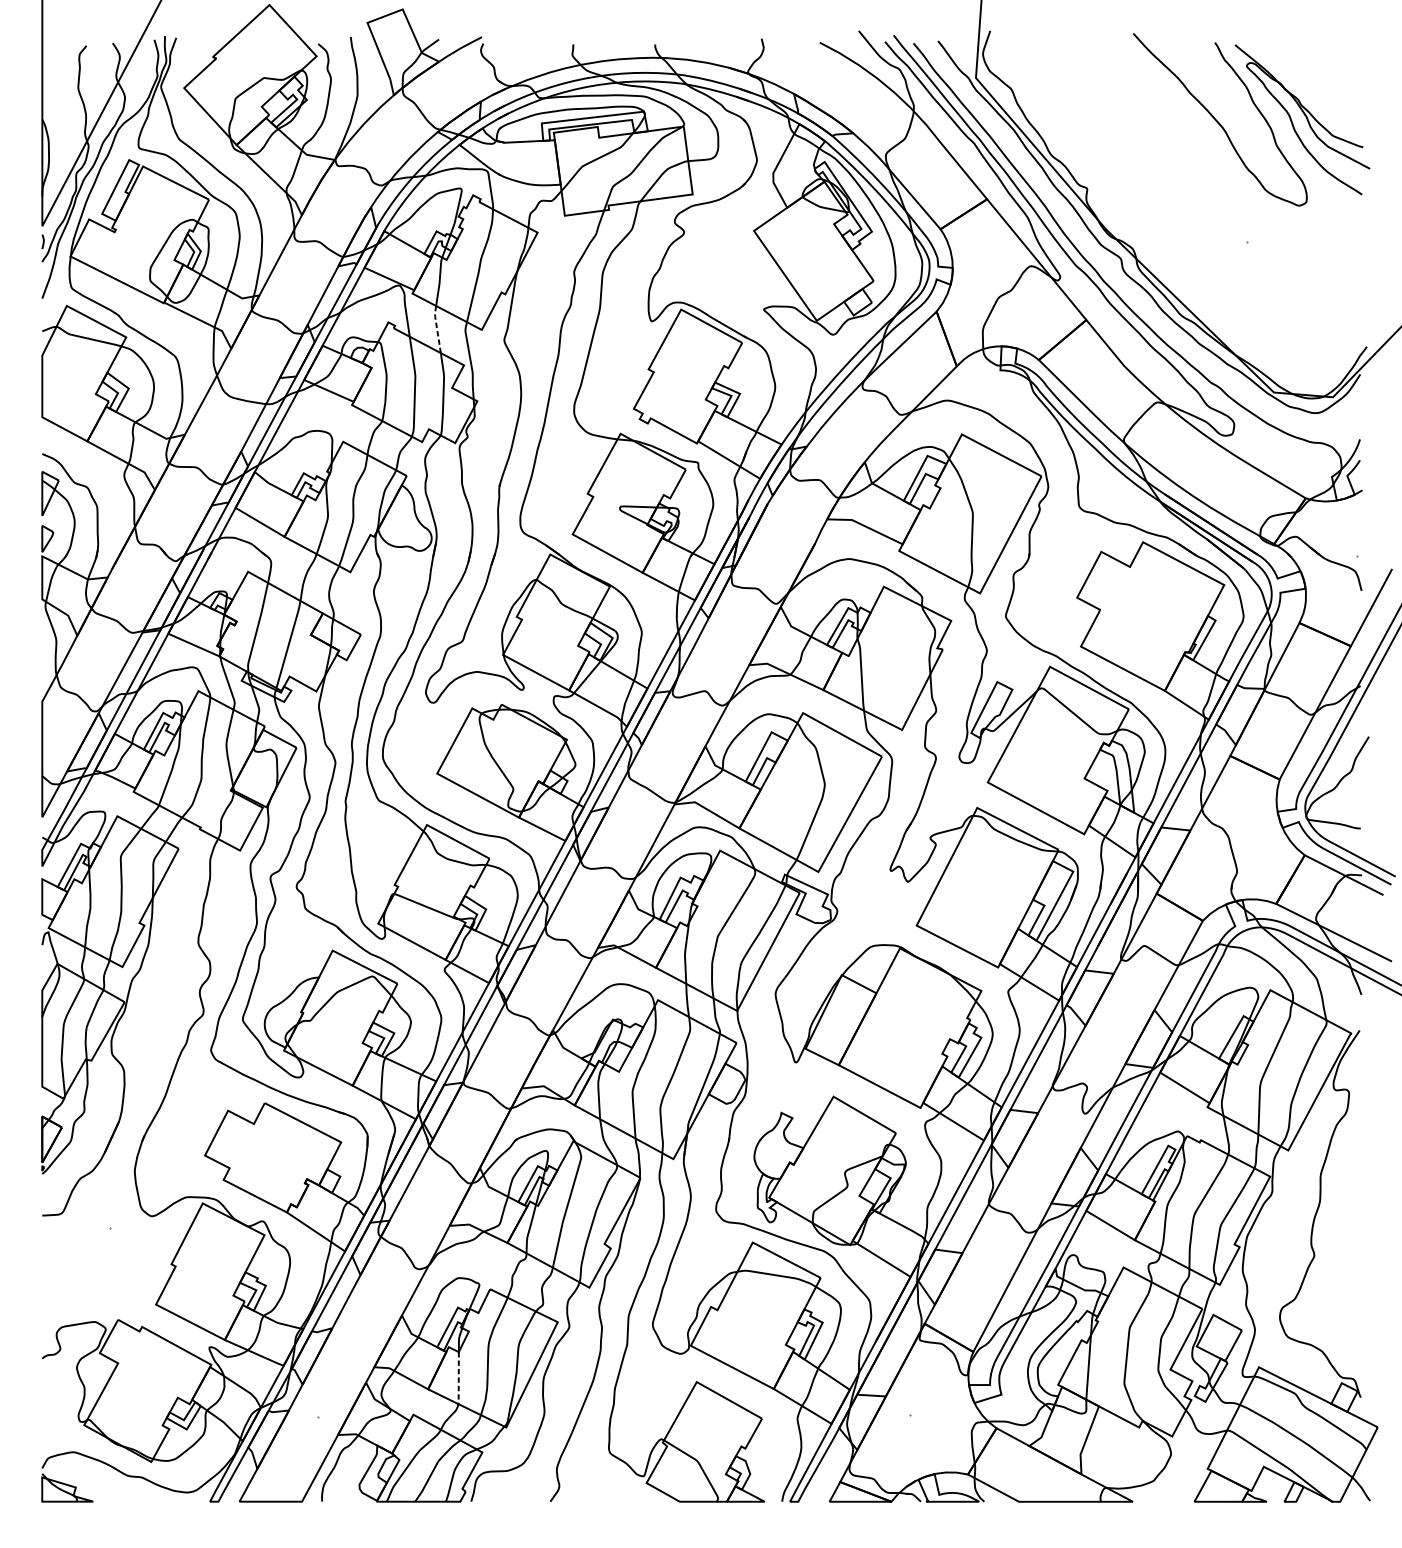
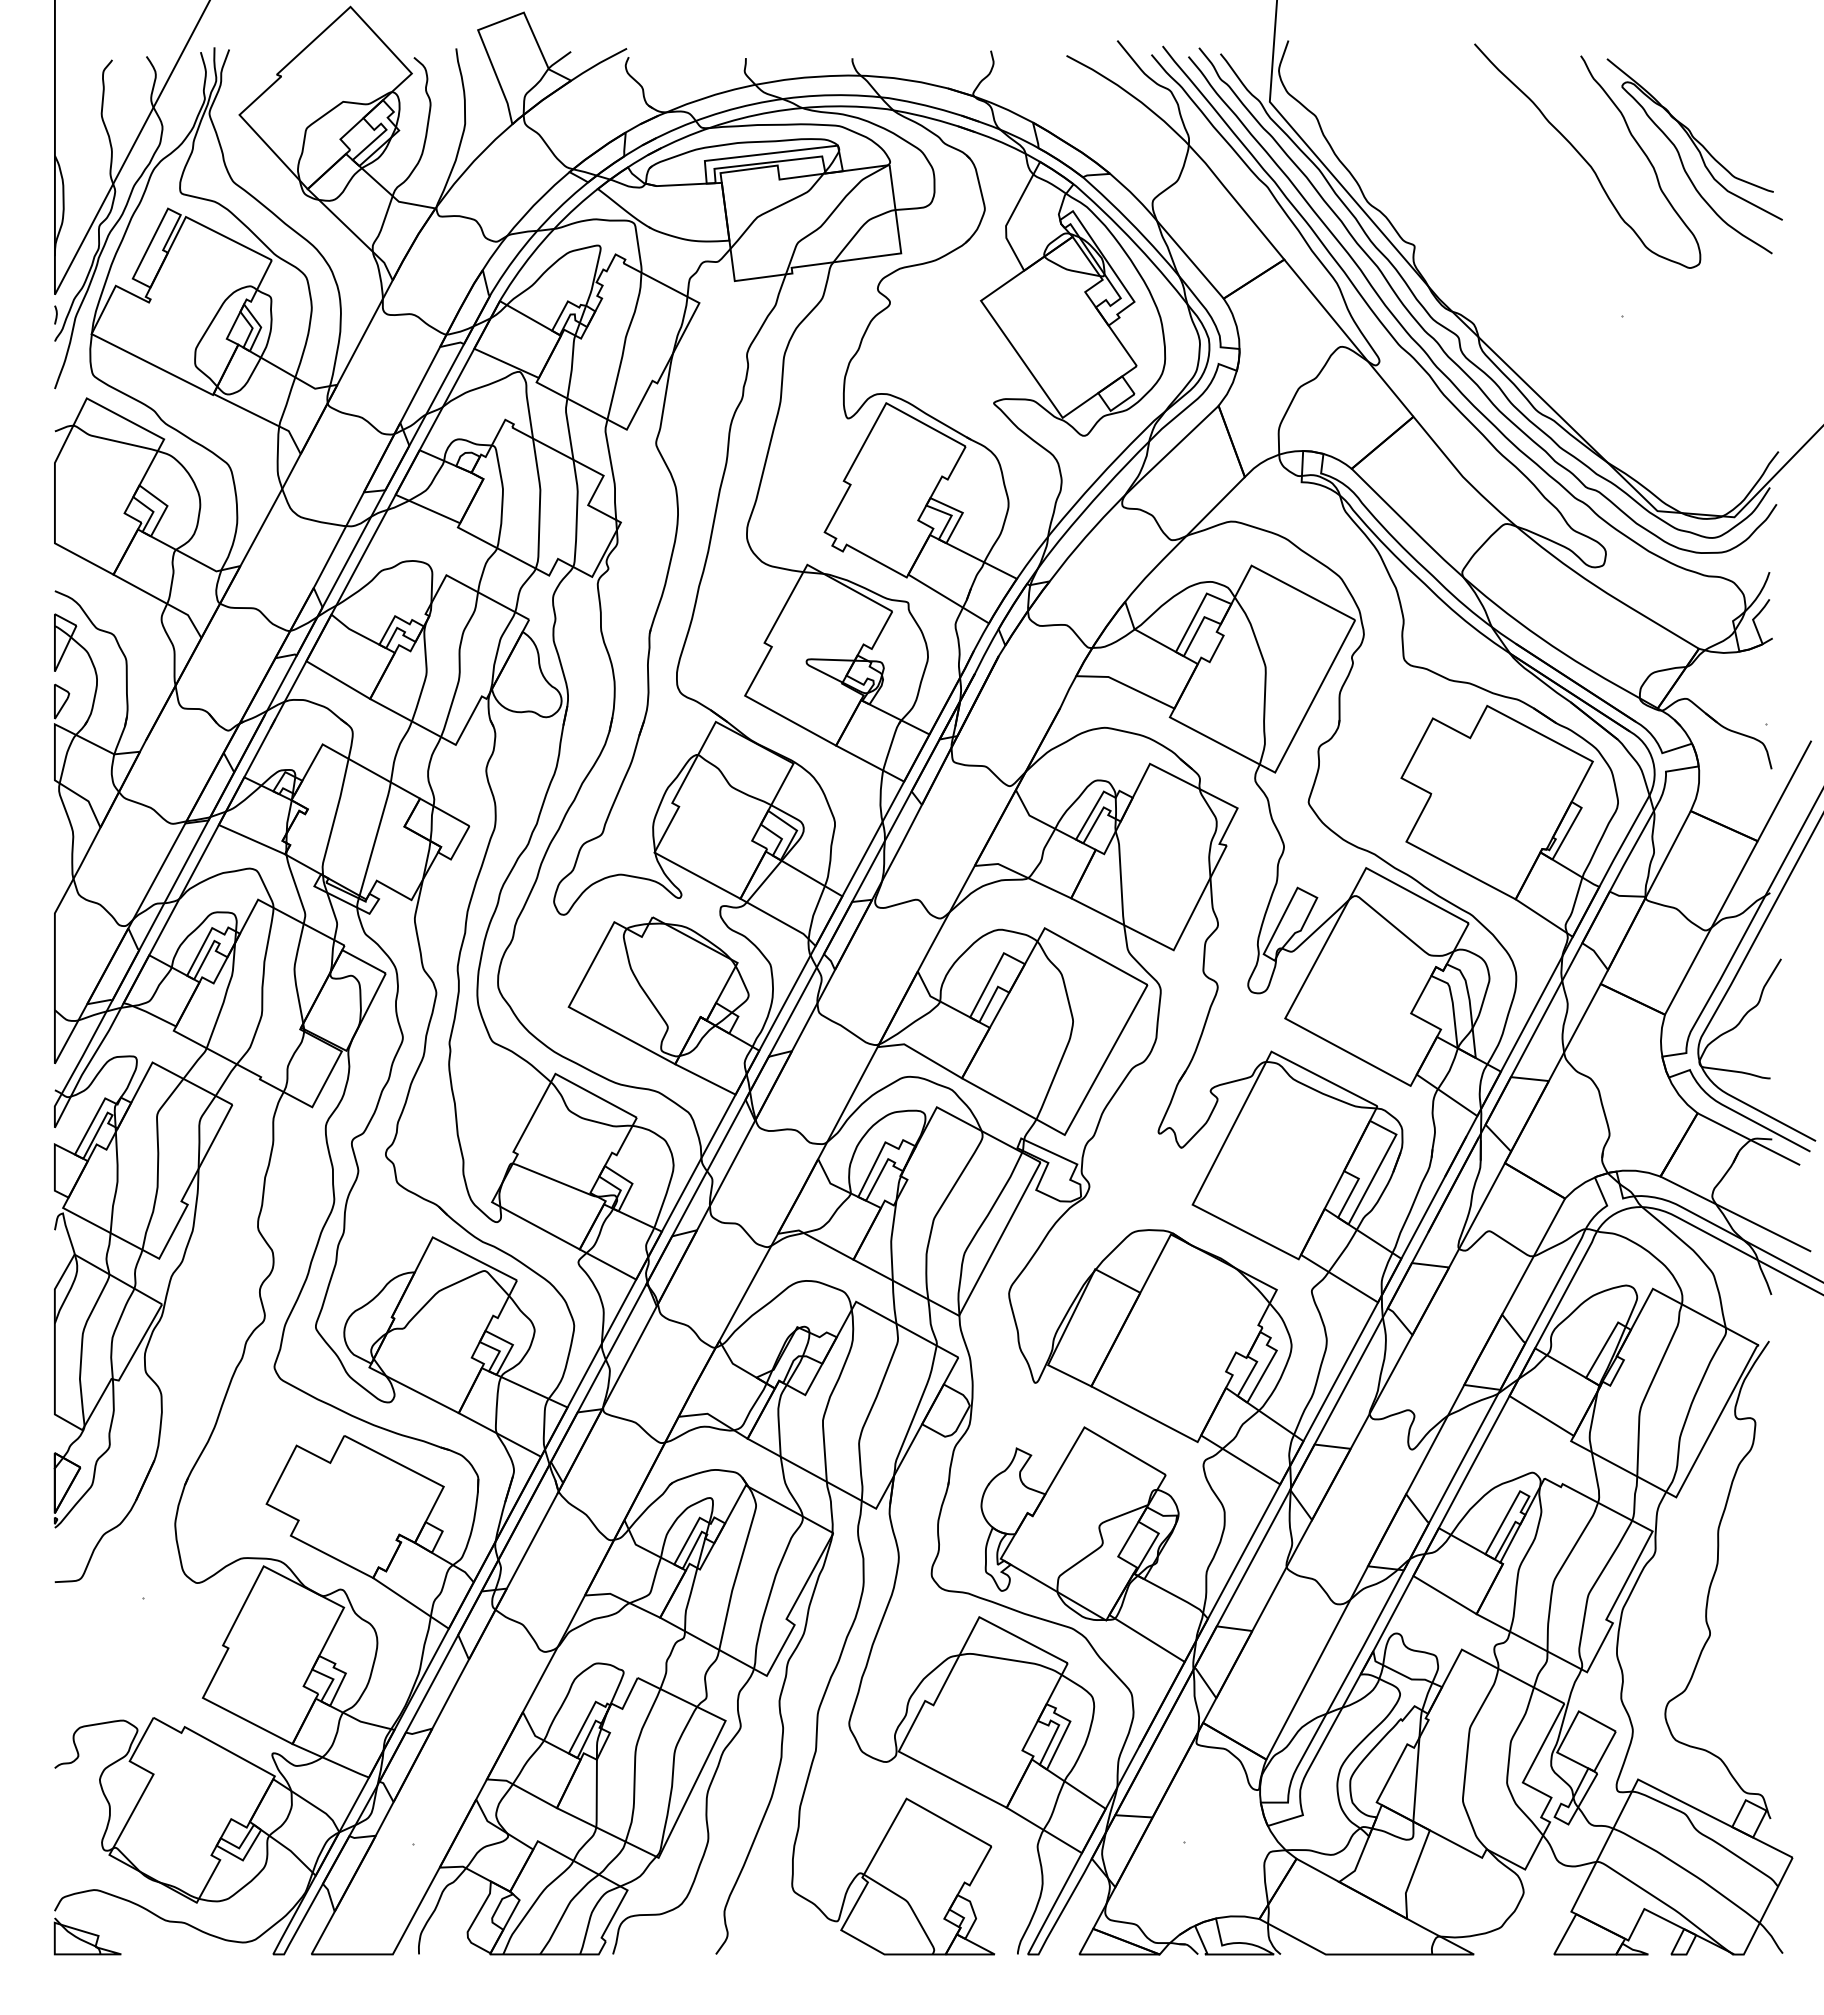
curve: (1107, 264) -> (1440, 344), added
line: (437, 328) -> (568, 427), dashed -> solid
line: (458, 1378) -> (596, 1794), dashed -> solid

